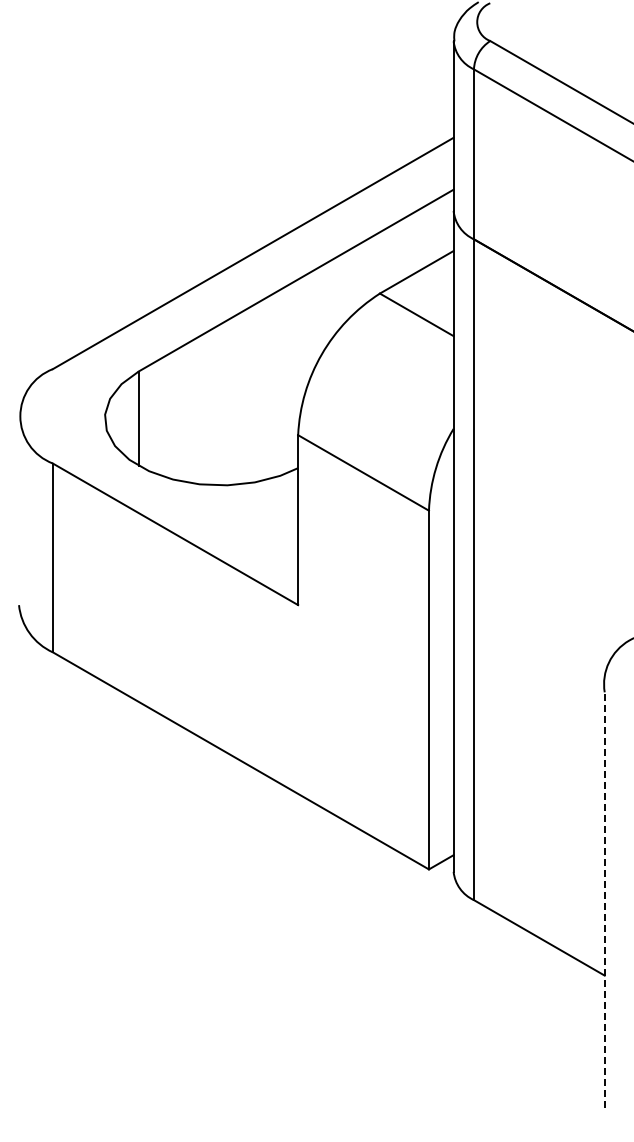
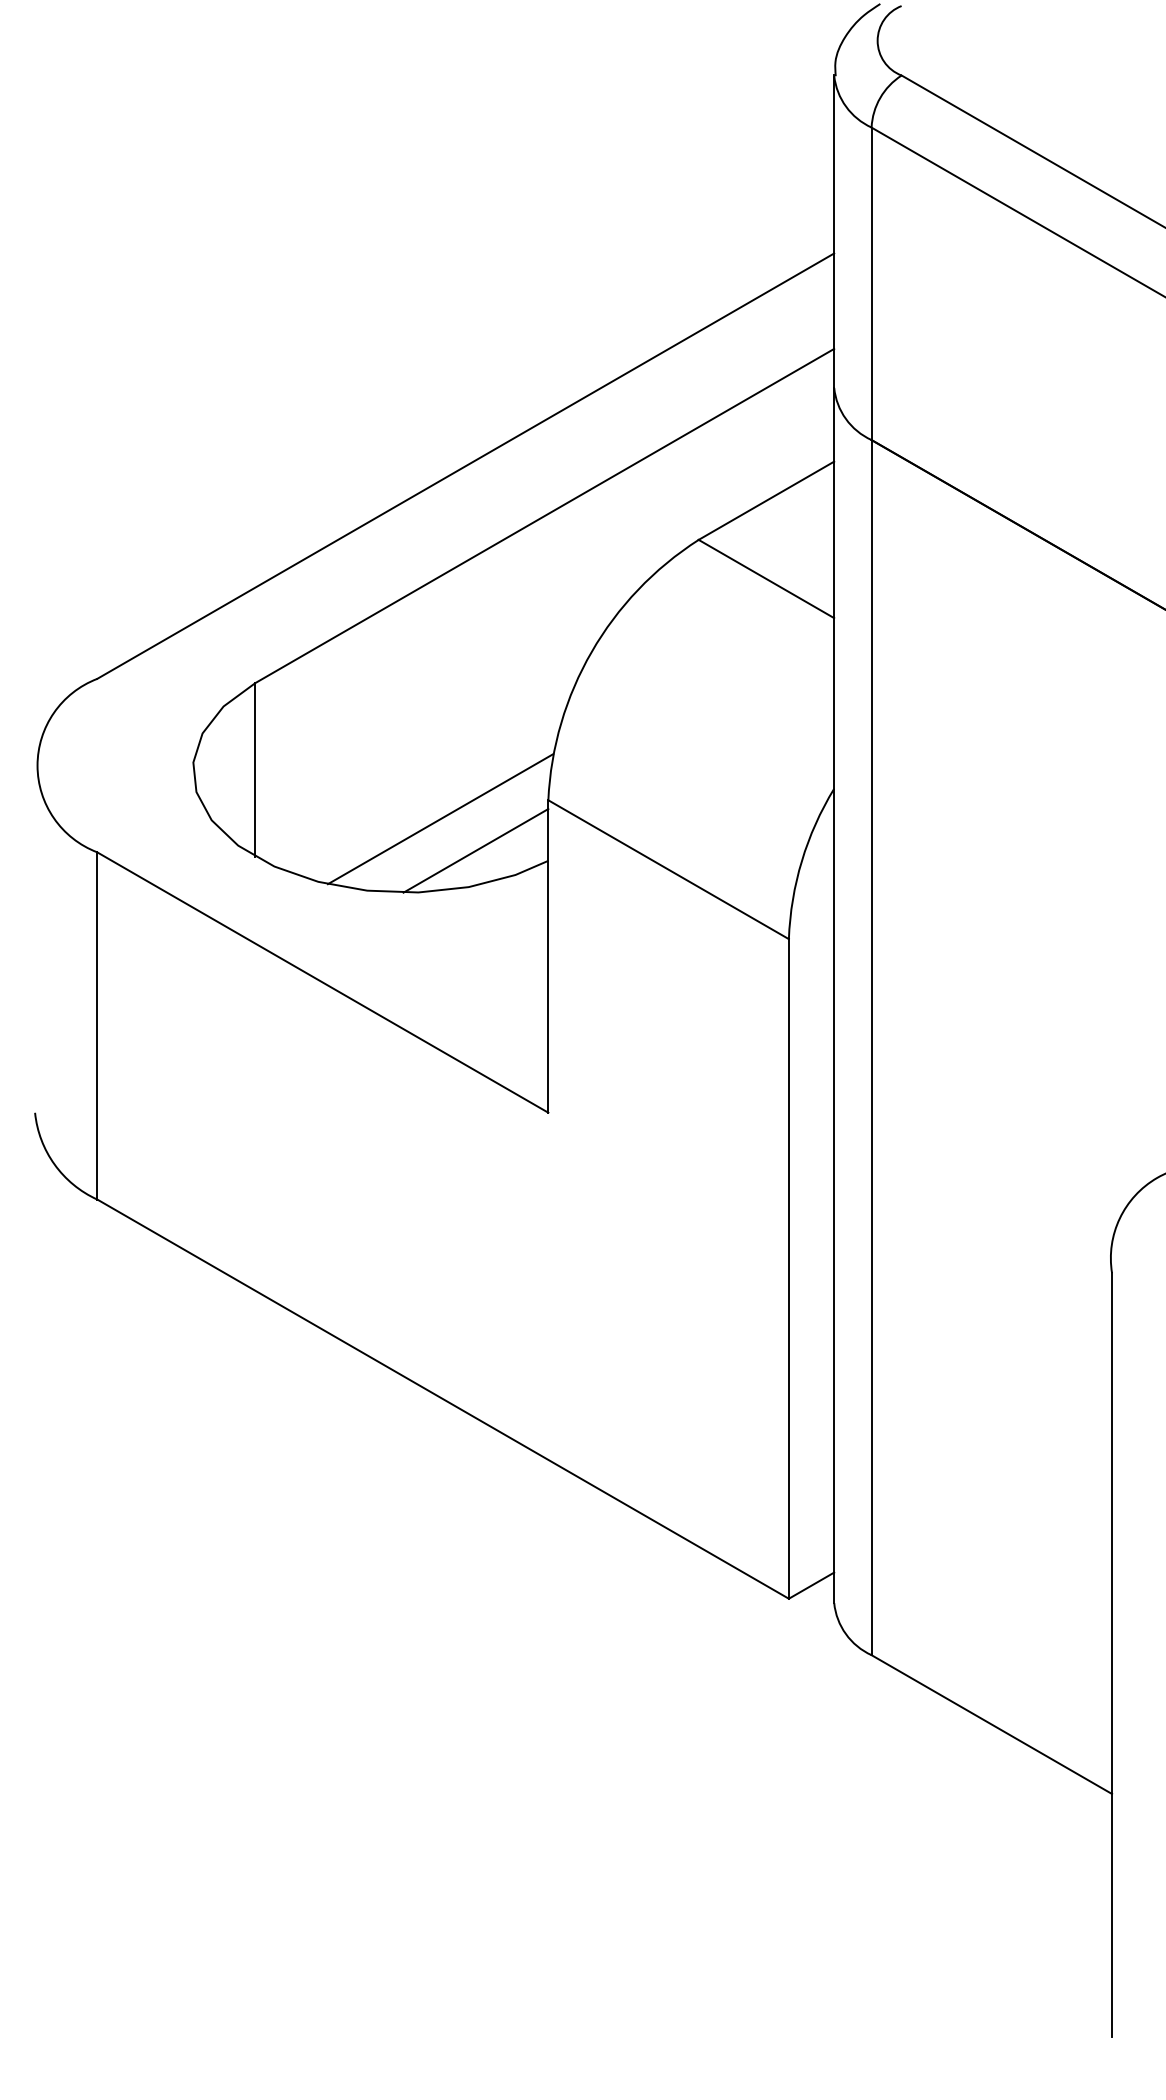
line: (239, 445) -> (440, 819), added
line: (258, 462) -> (475, 850), added
line: (604, 900) -> (1111, 1655), dashed -> solid

